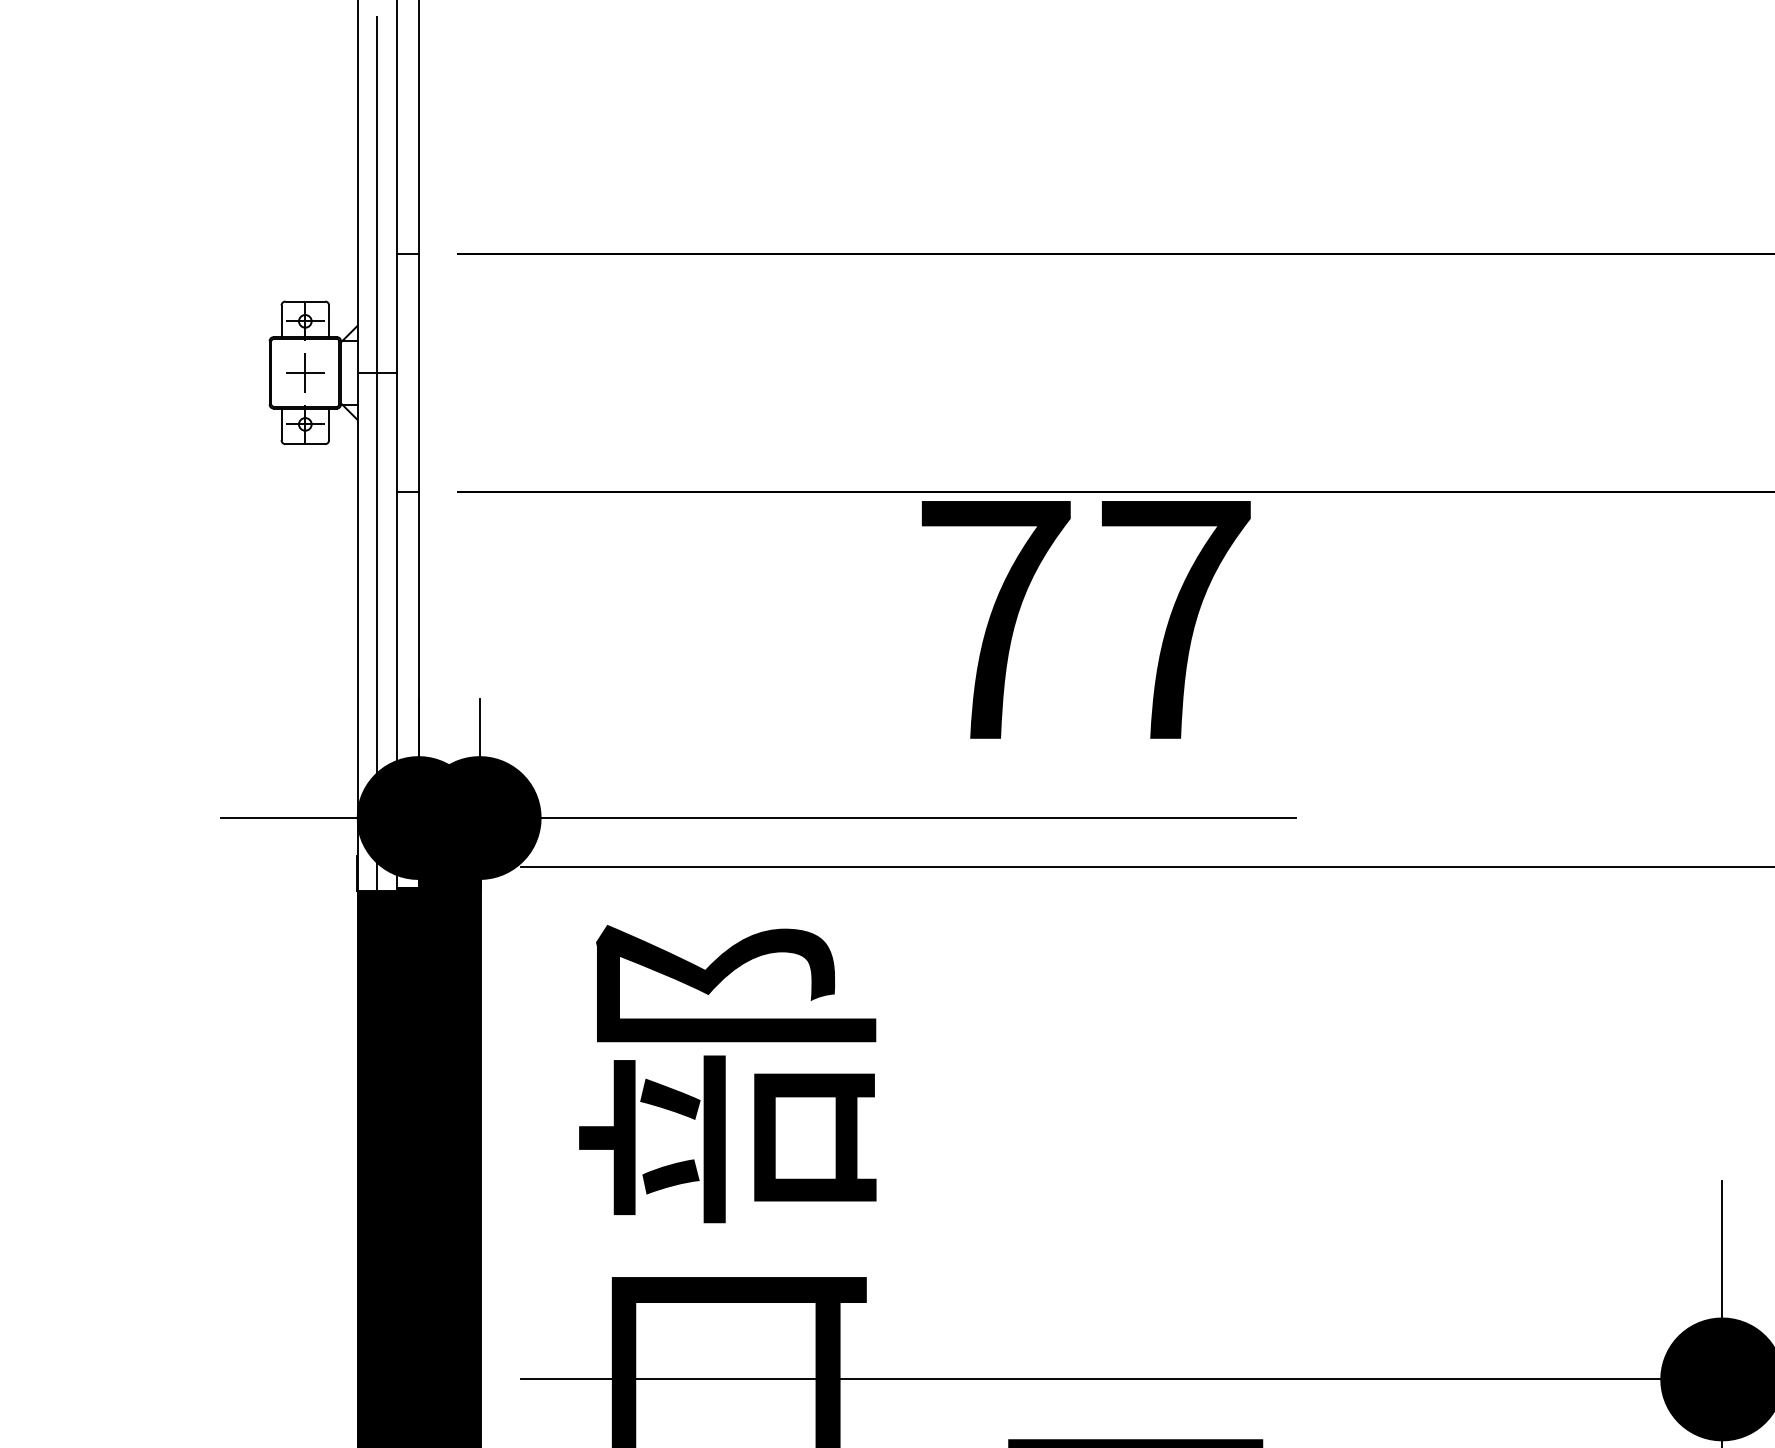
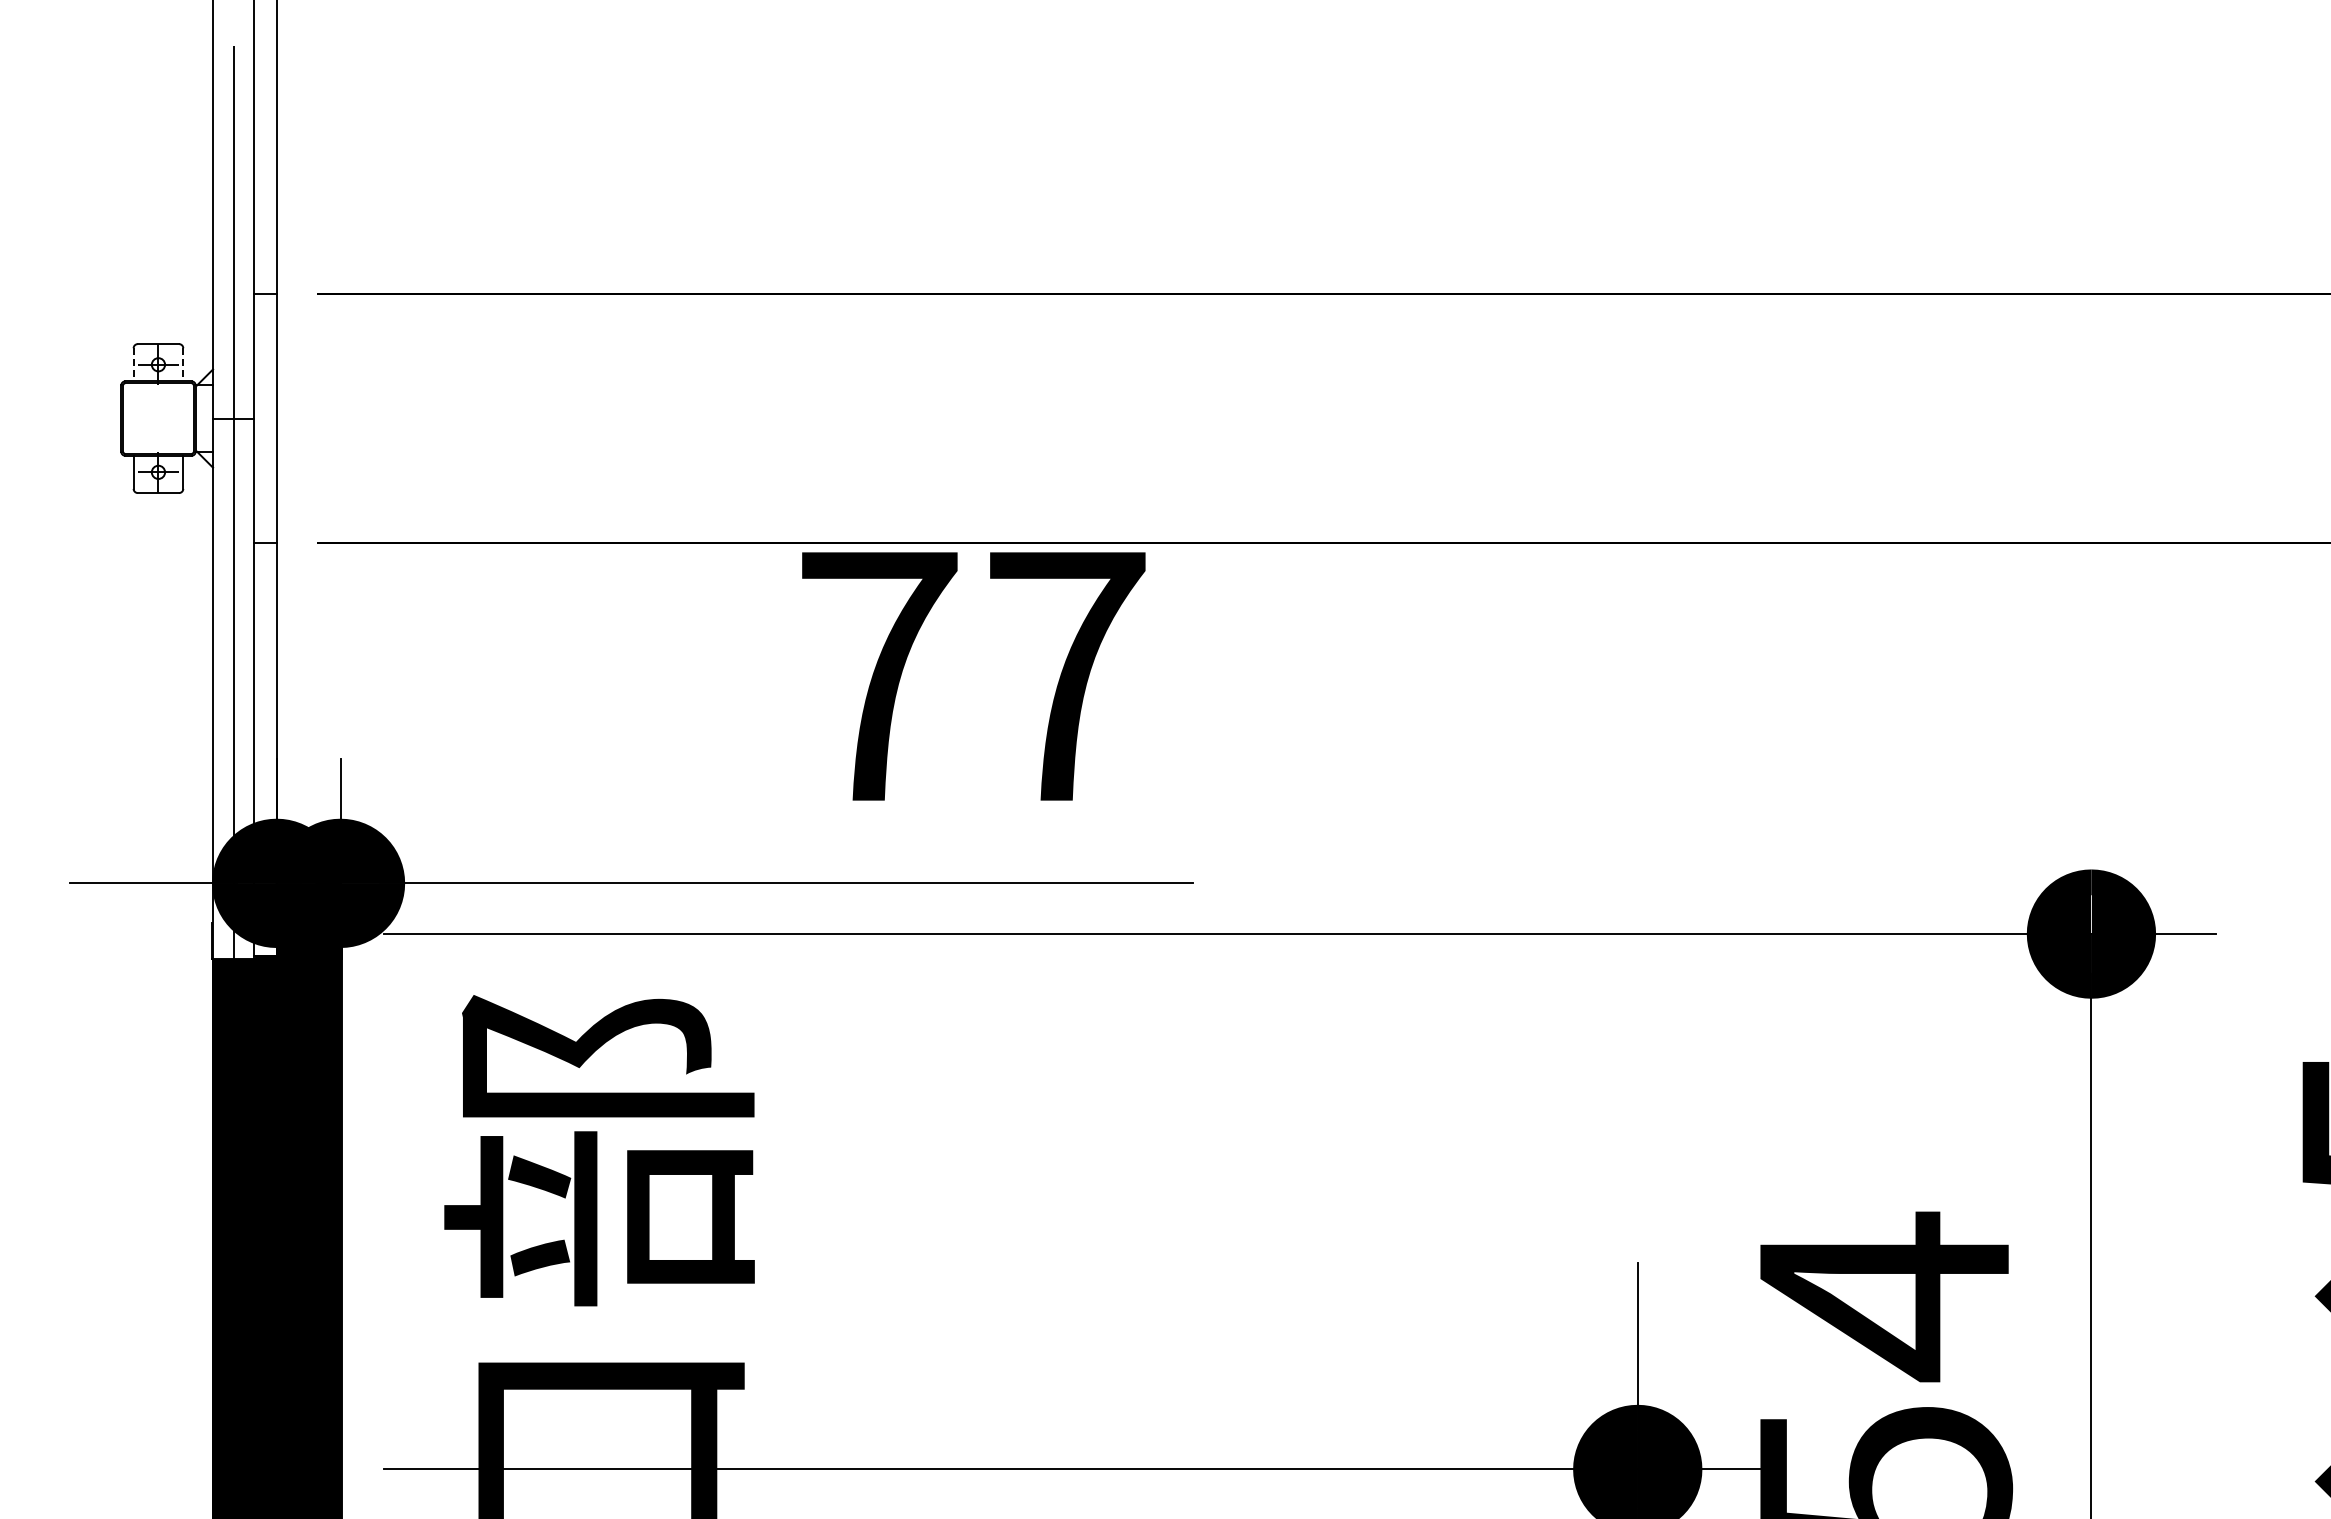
line: (281, 321) -> (133, 364), solid -> dashed
line: (329, 321) -> (183, 364), solid -> dashed
part: (305, 372) -> (158, 418), removed

